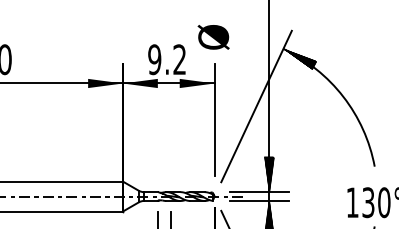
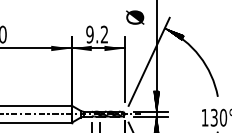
text: (214, 37) -> (135, 17), moved

